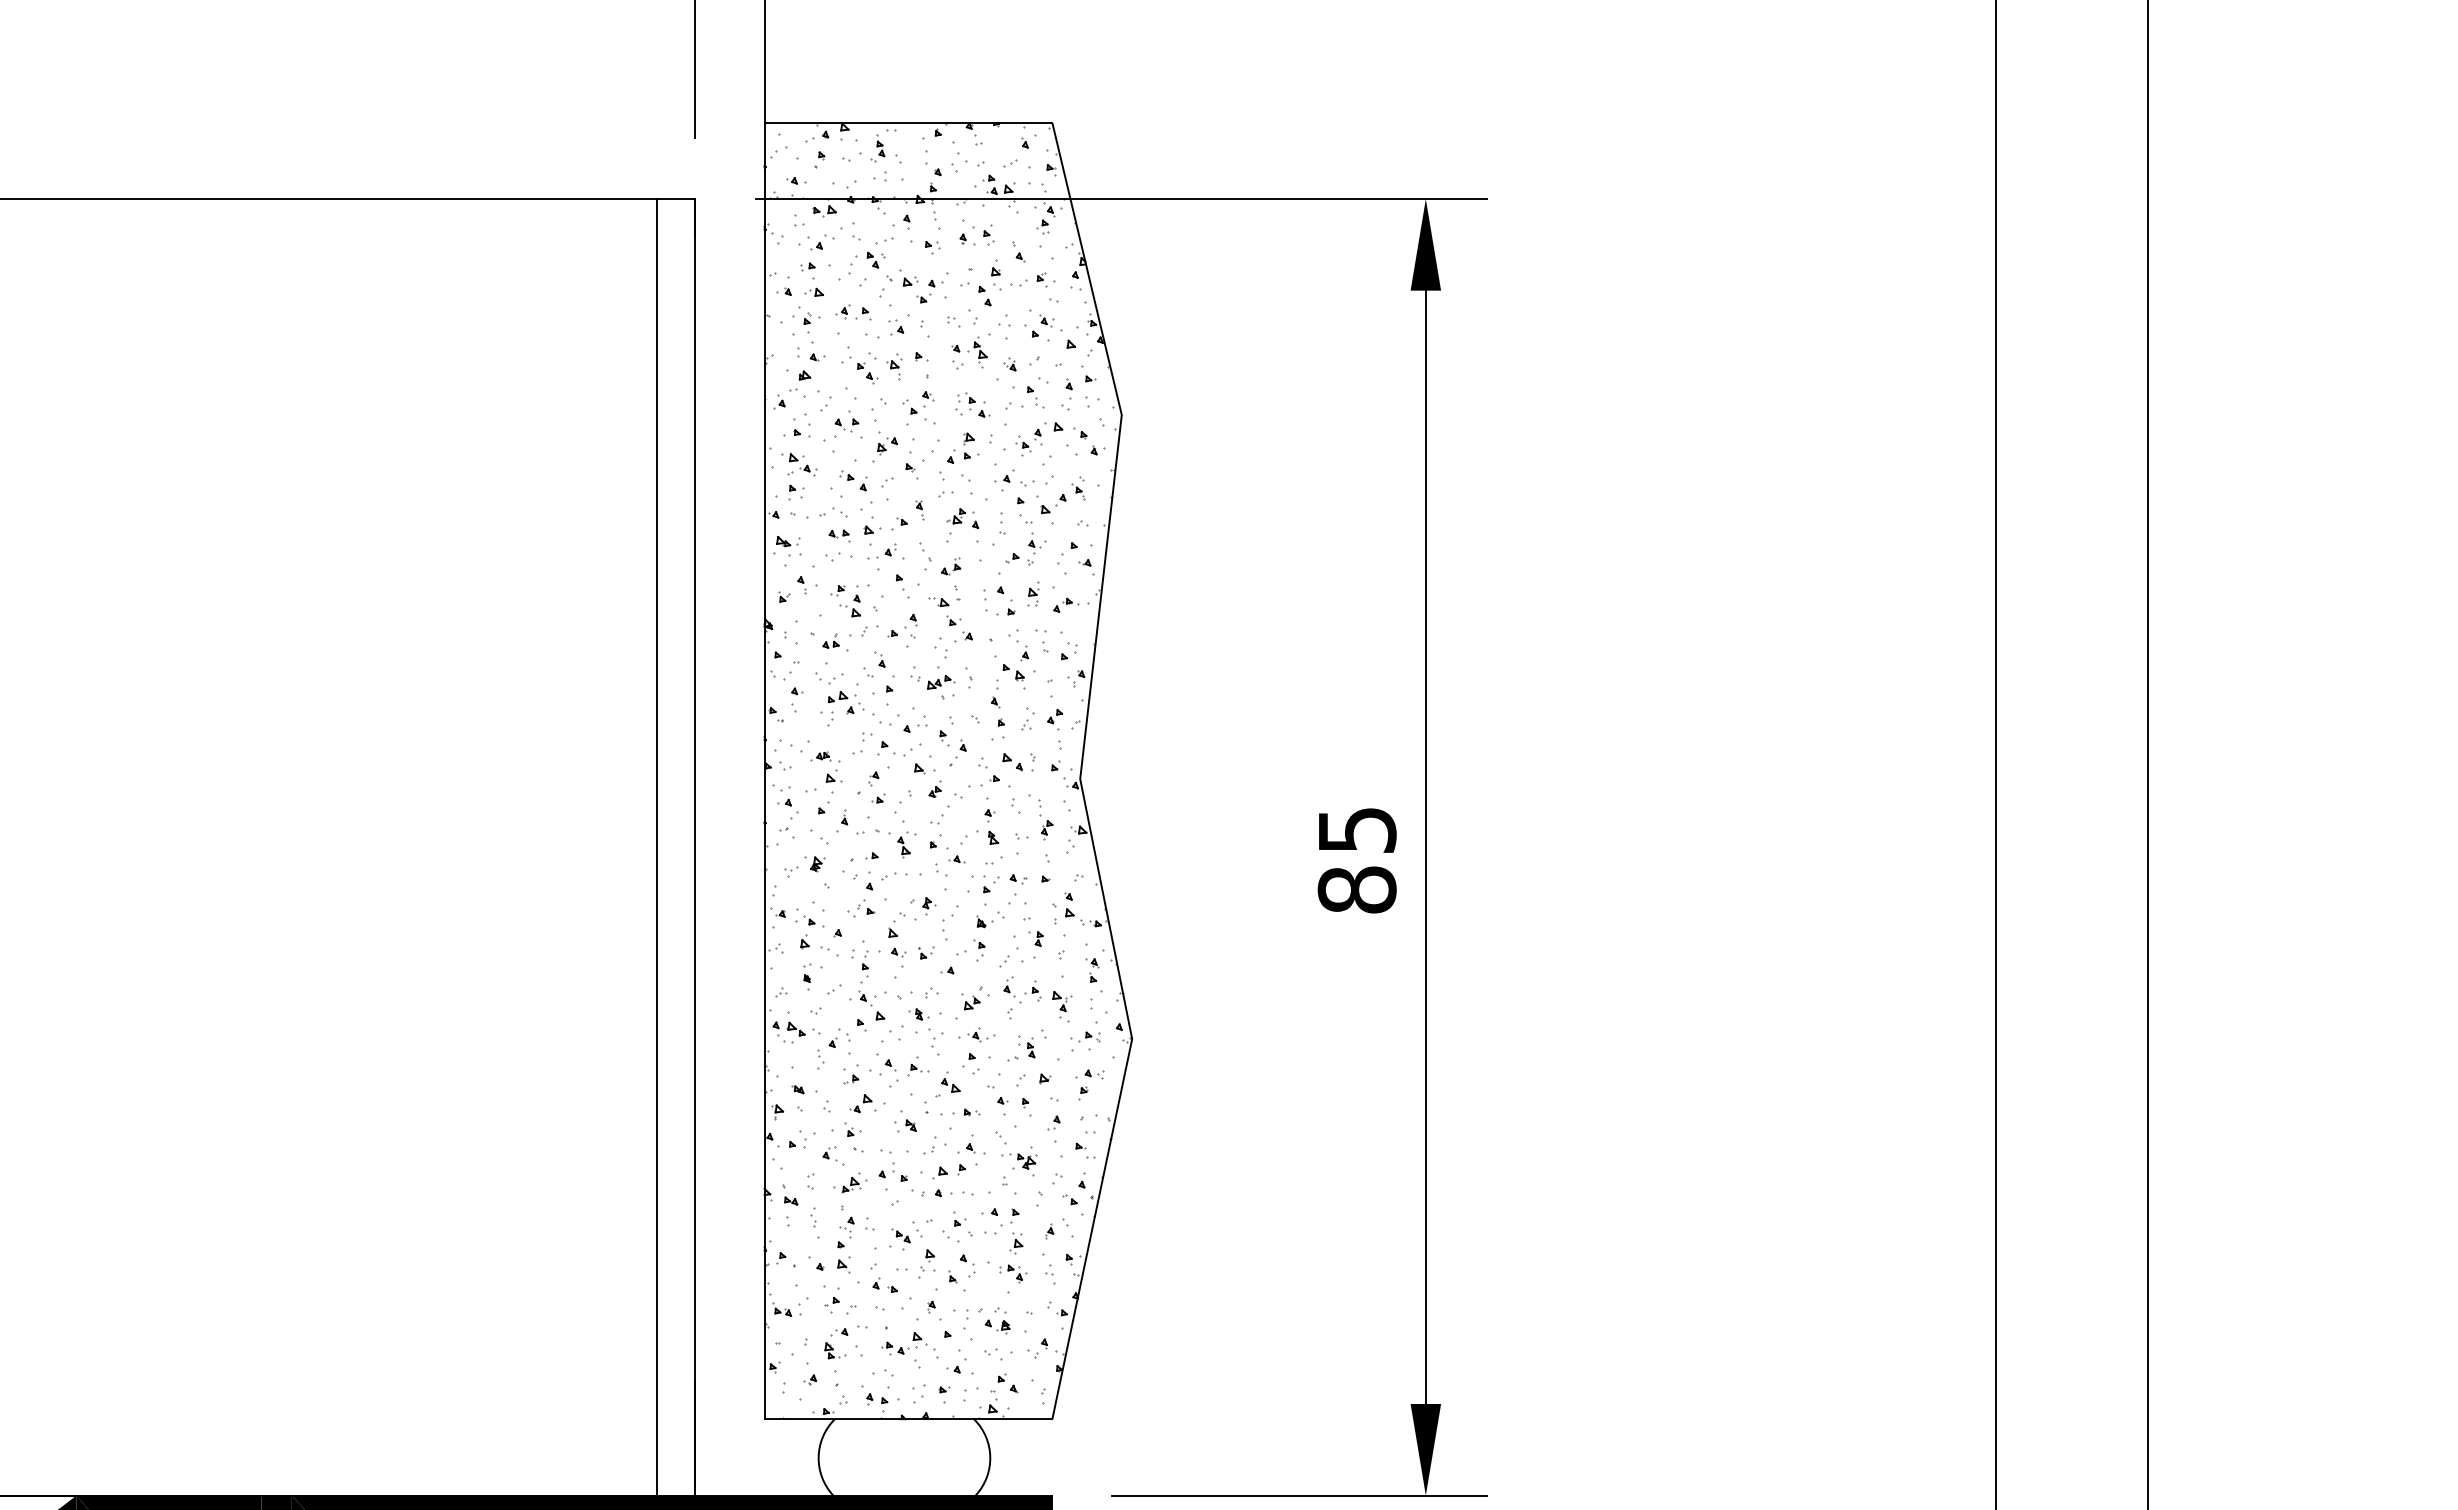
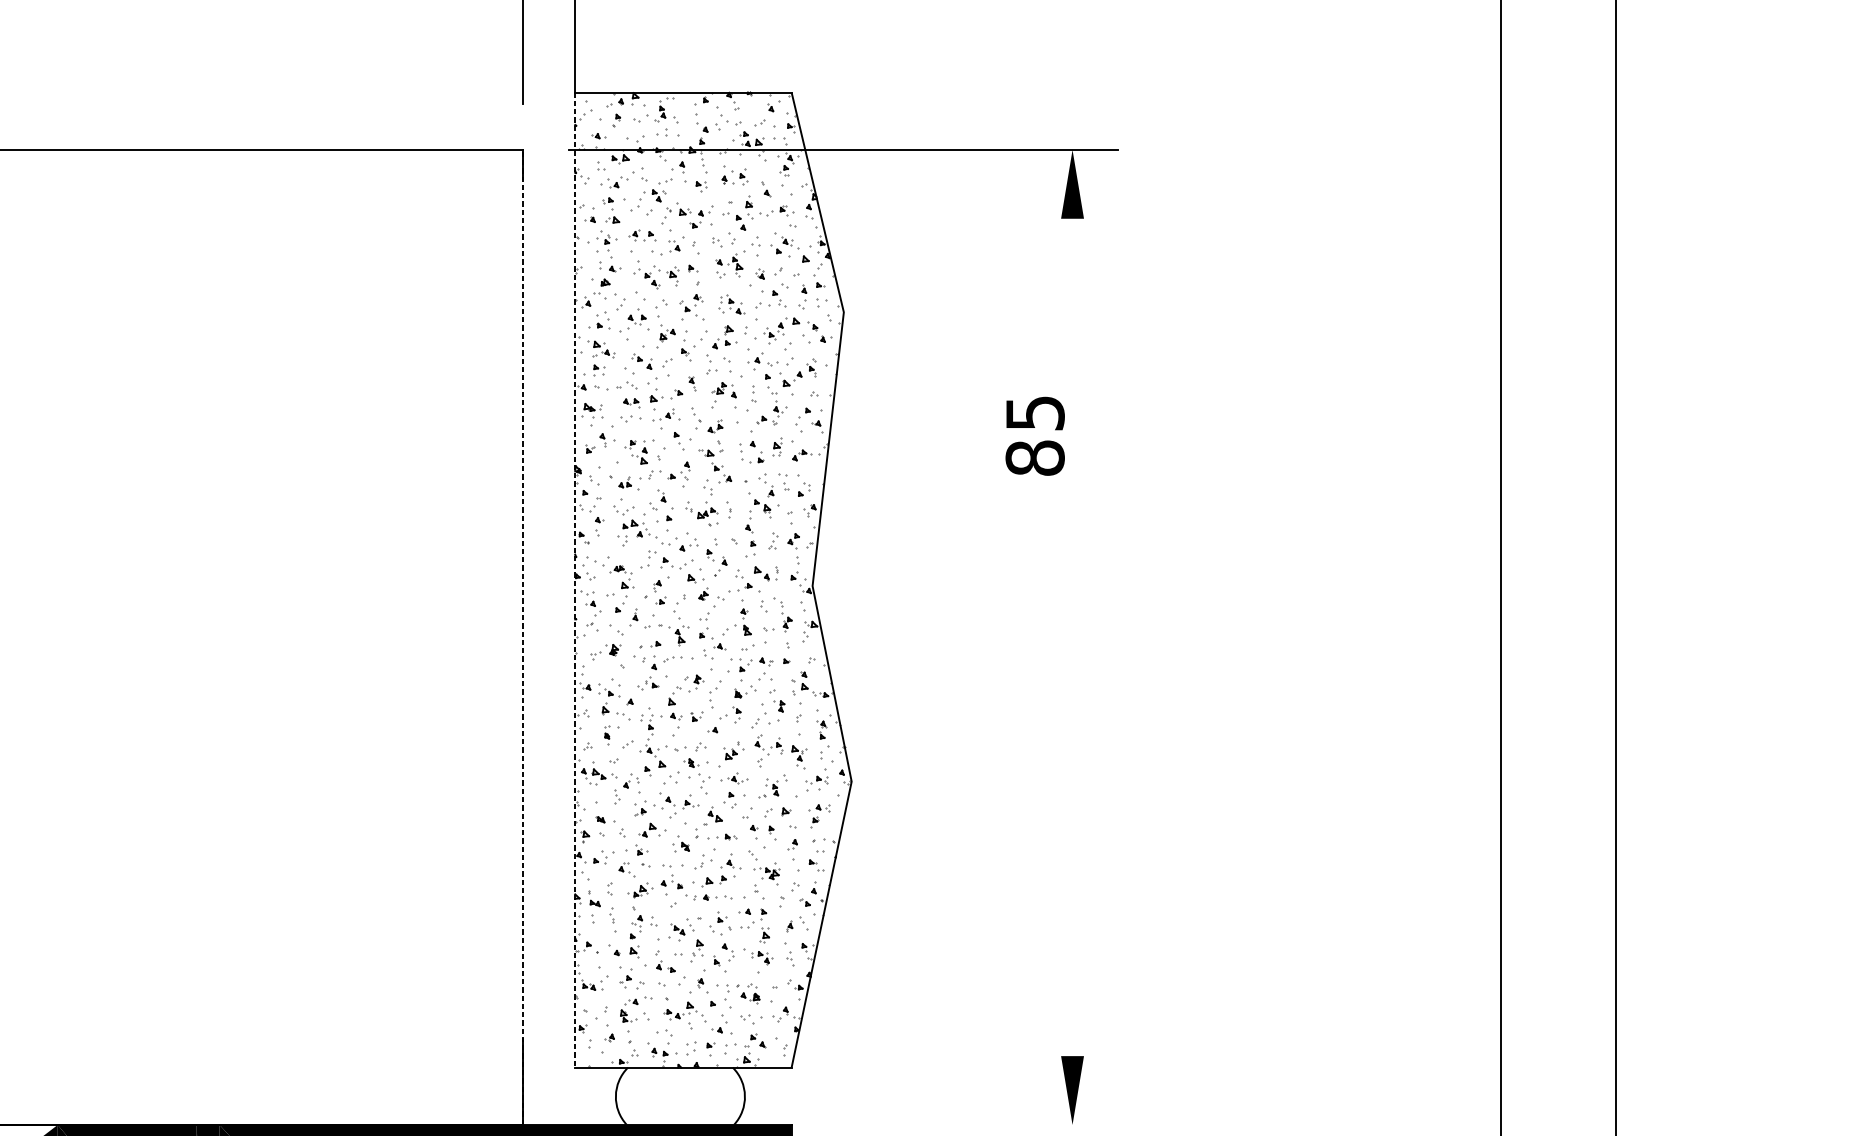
line: (764, 771) -> (575, 580), solid -> dashed
line: (695, 846) -> (523, 636), solid -> dashed
line: (657, 847) -> (494, 637), removed
line: (1425, 847) -> (1072, 637), removed
text: (1356, 860) -> (1034, 436), moved
line: (1298, 1495) -> (976, 1124), removed

